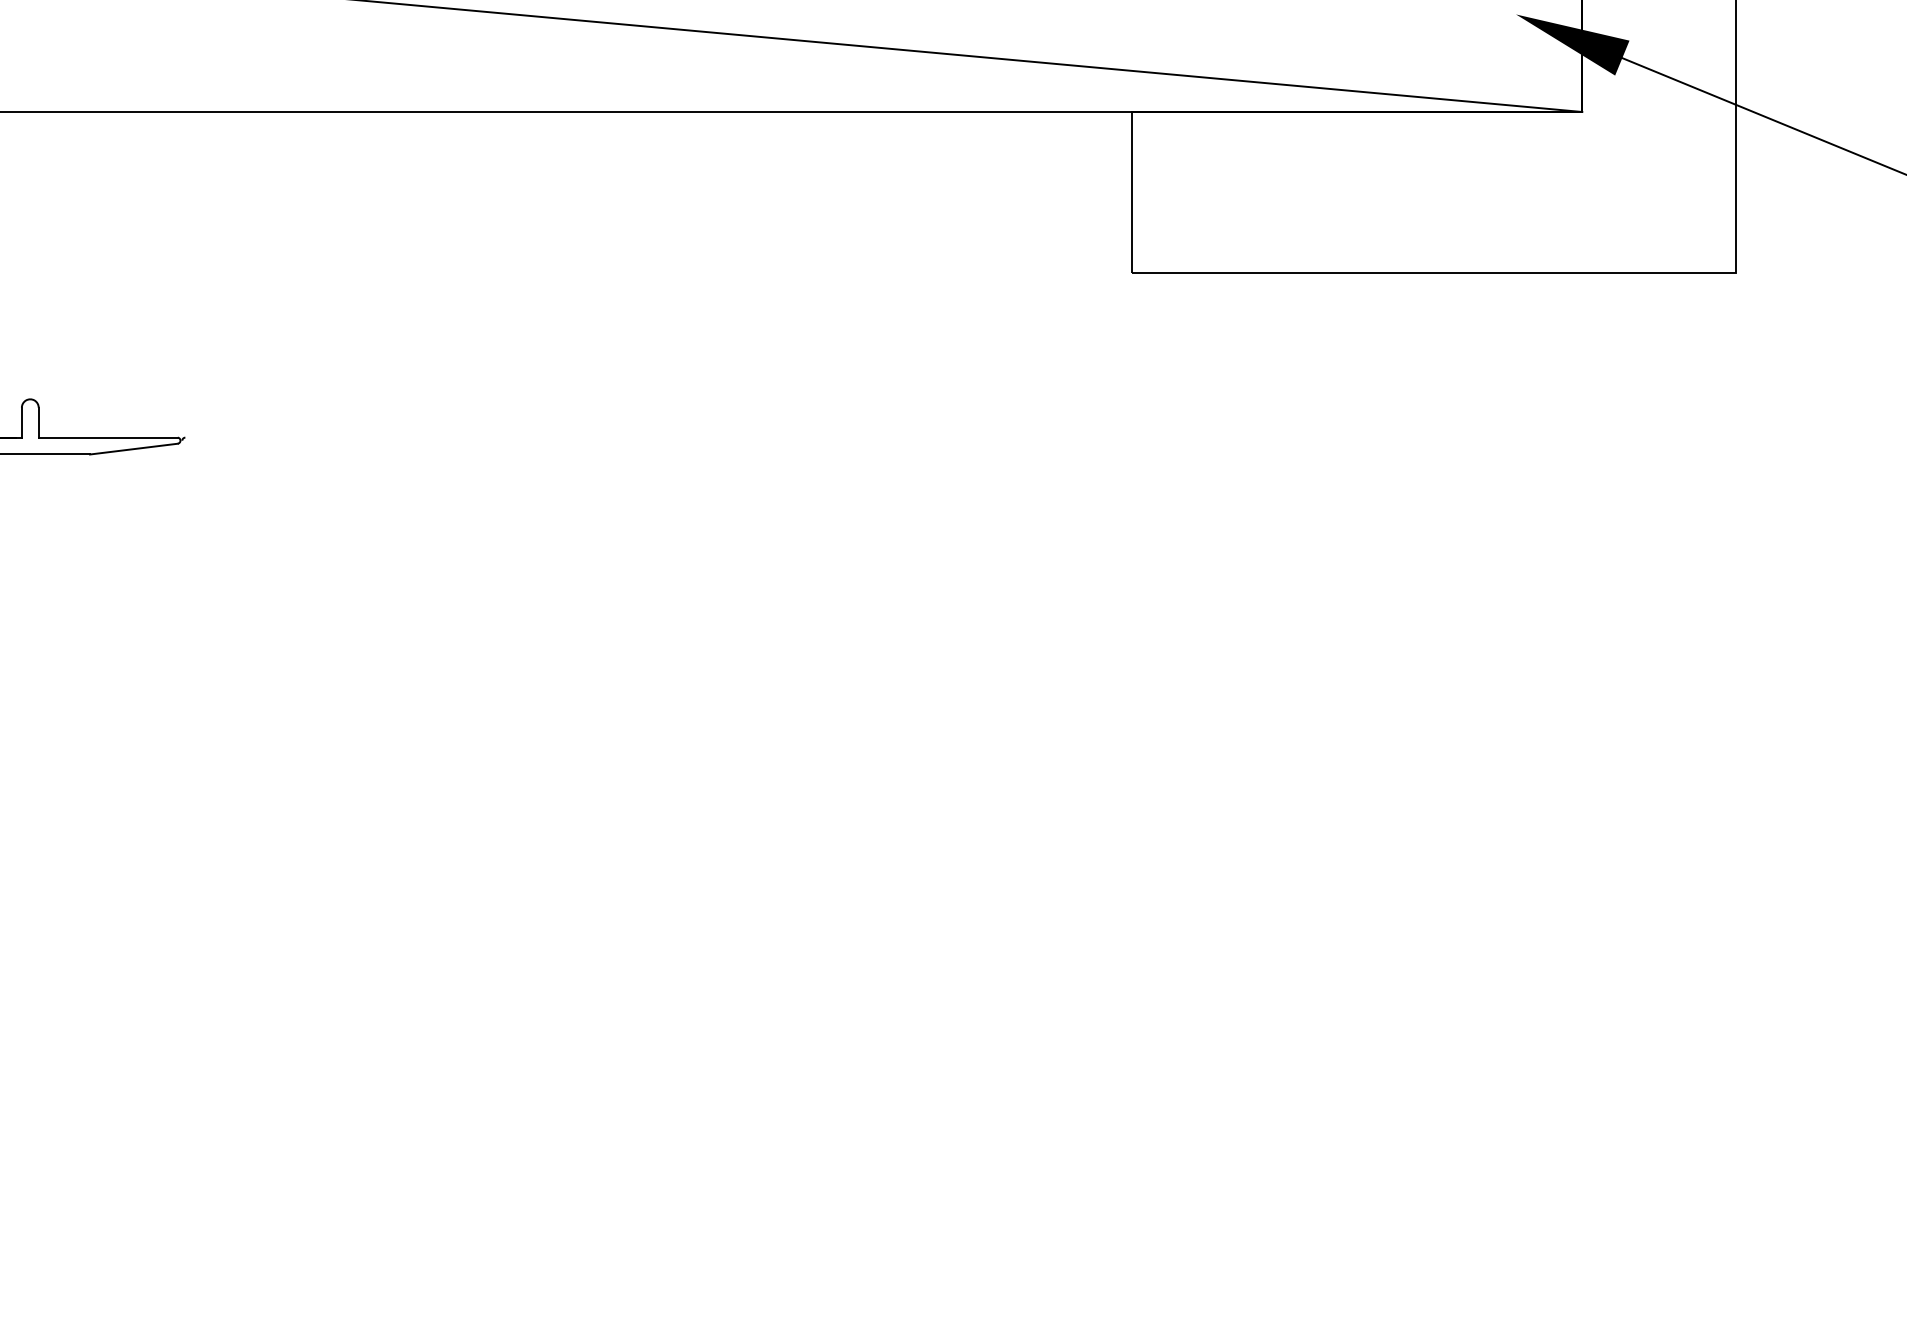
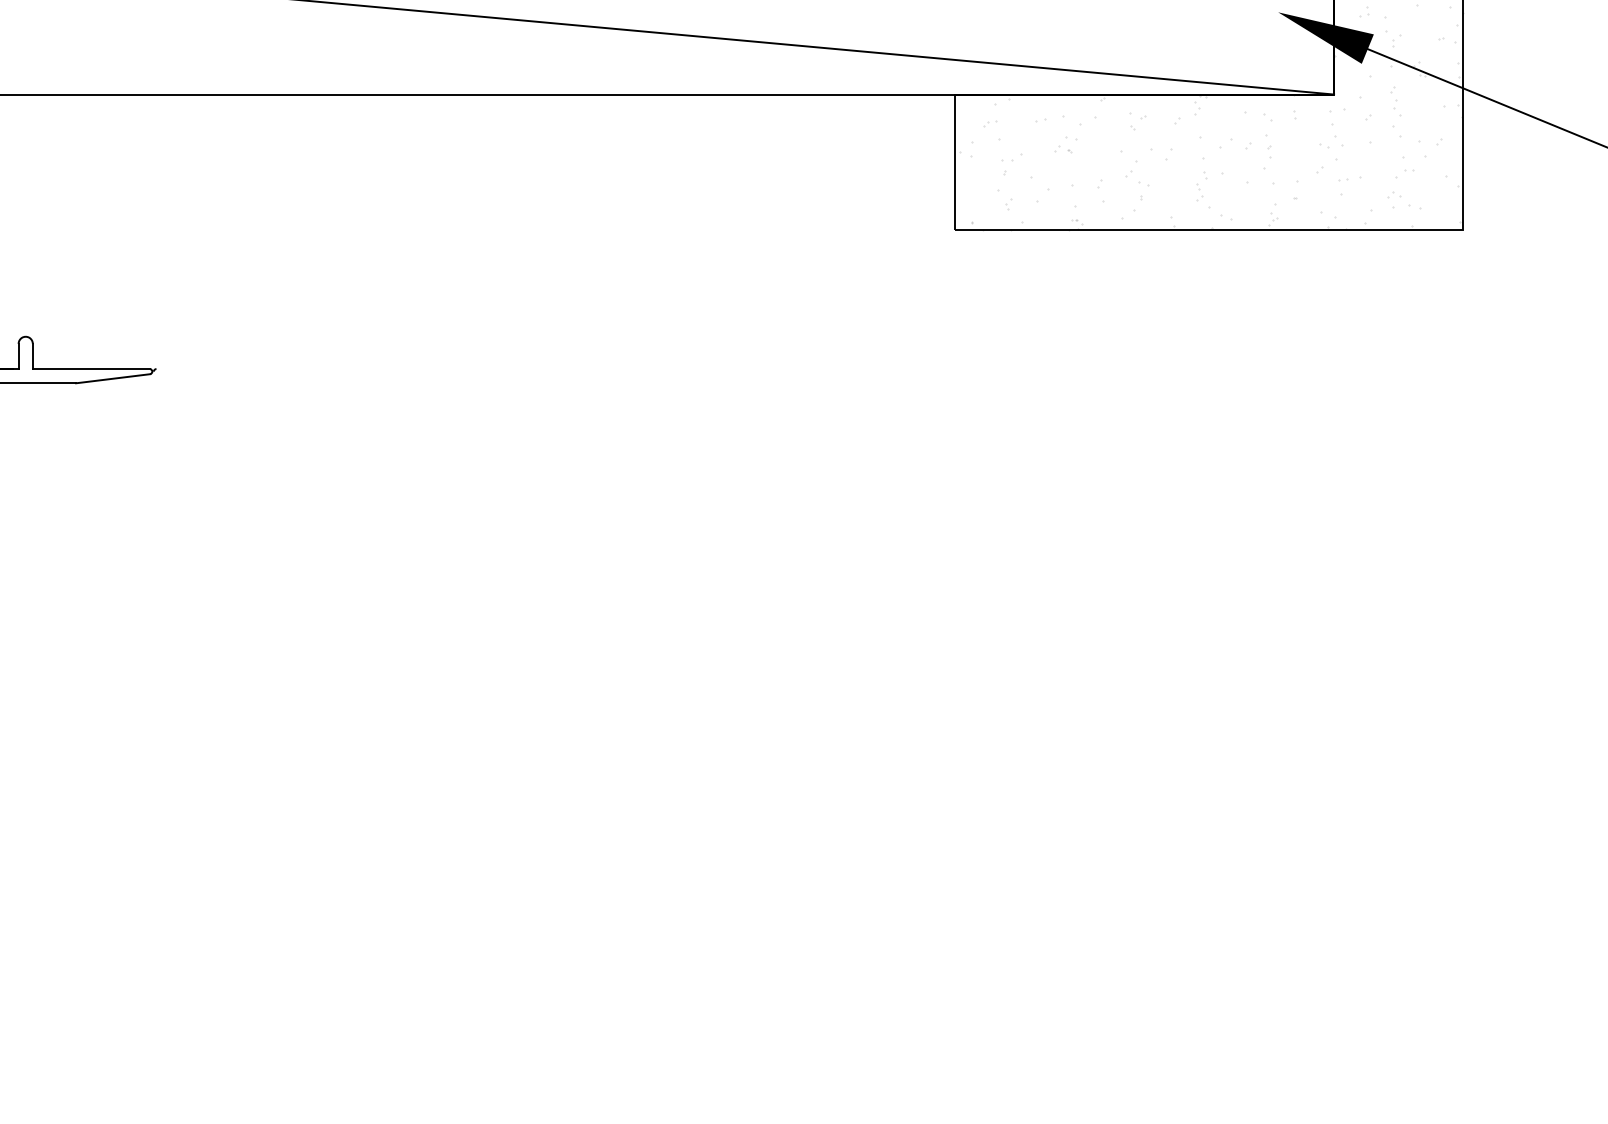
hatch: (1436, 139) -> (1211, 117), added

